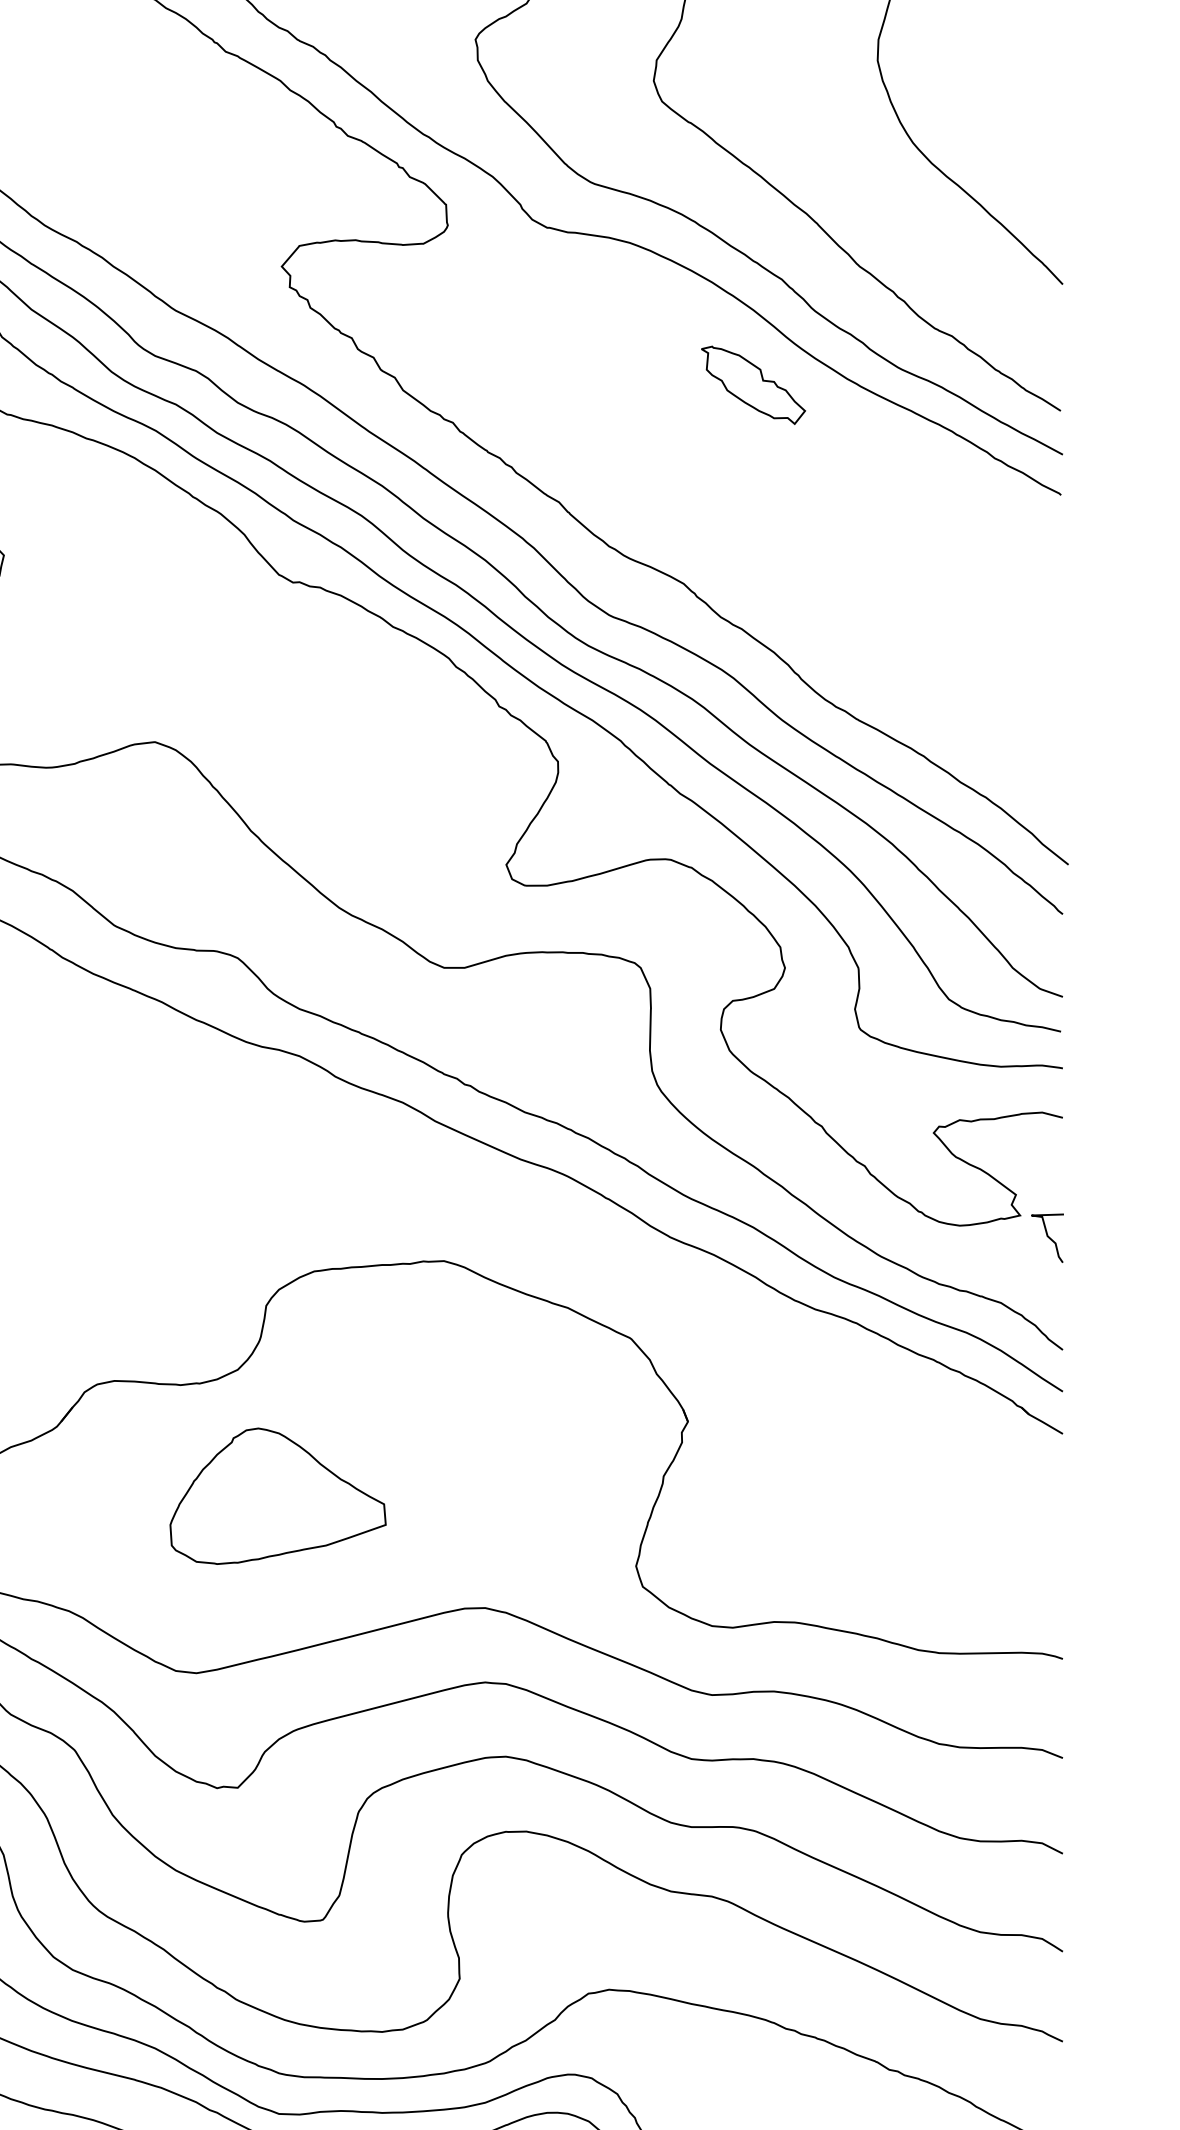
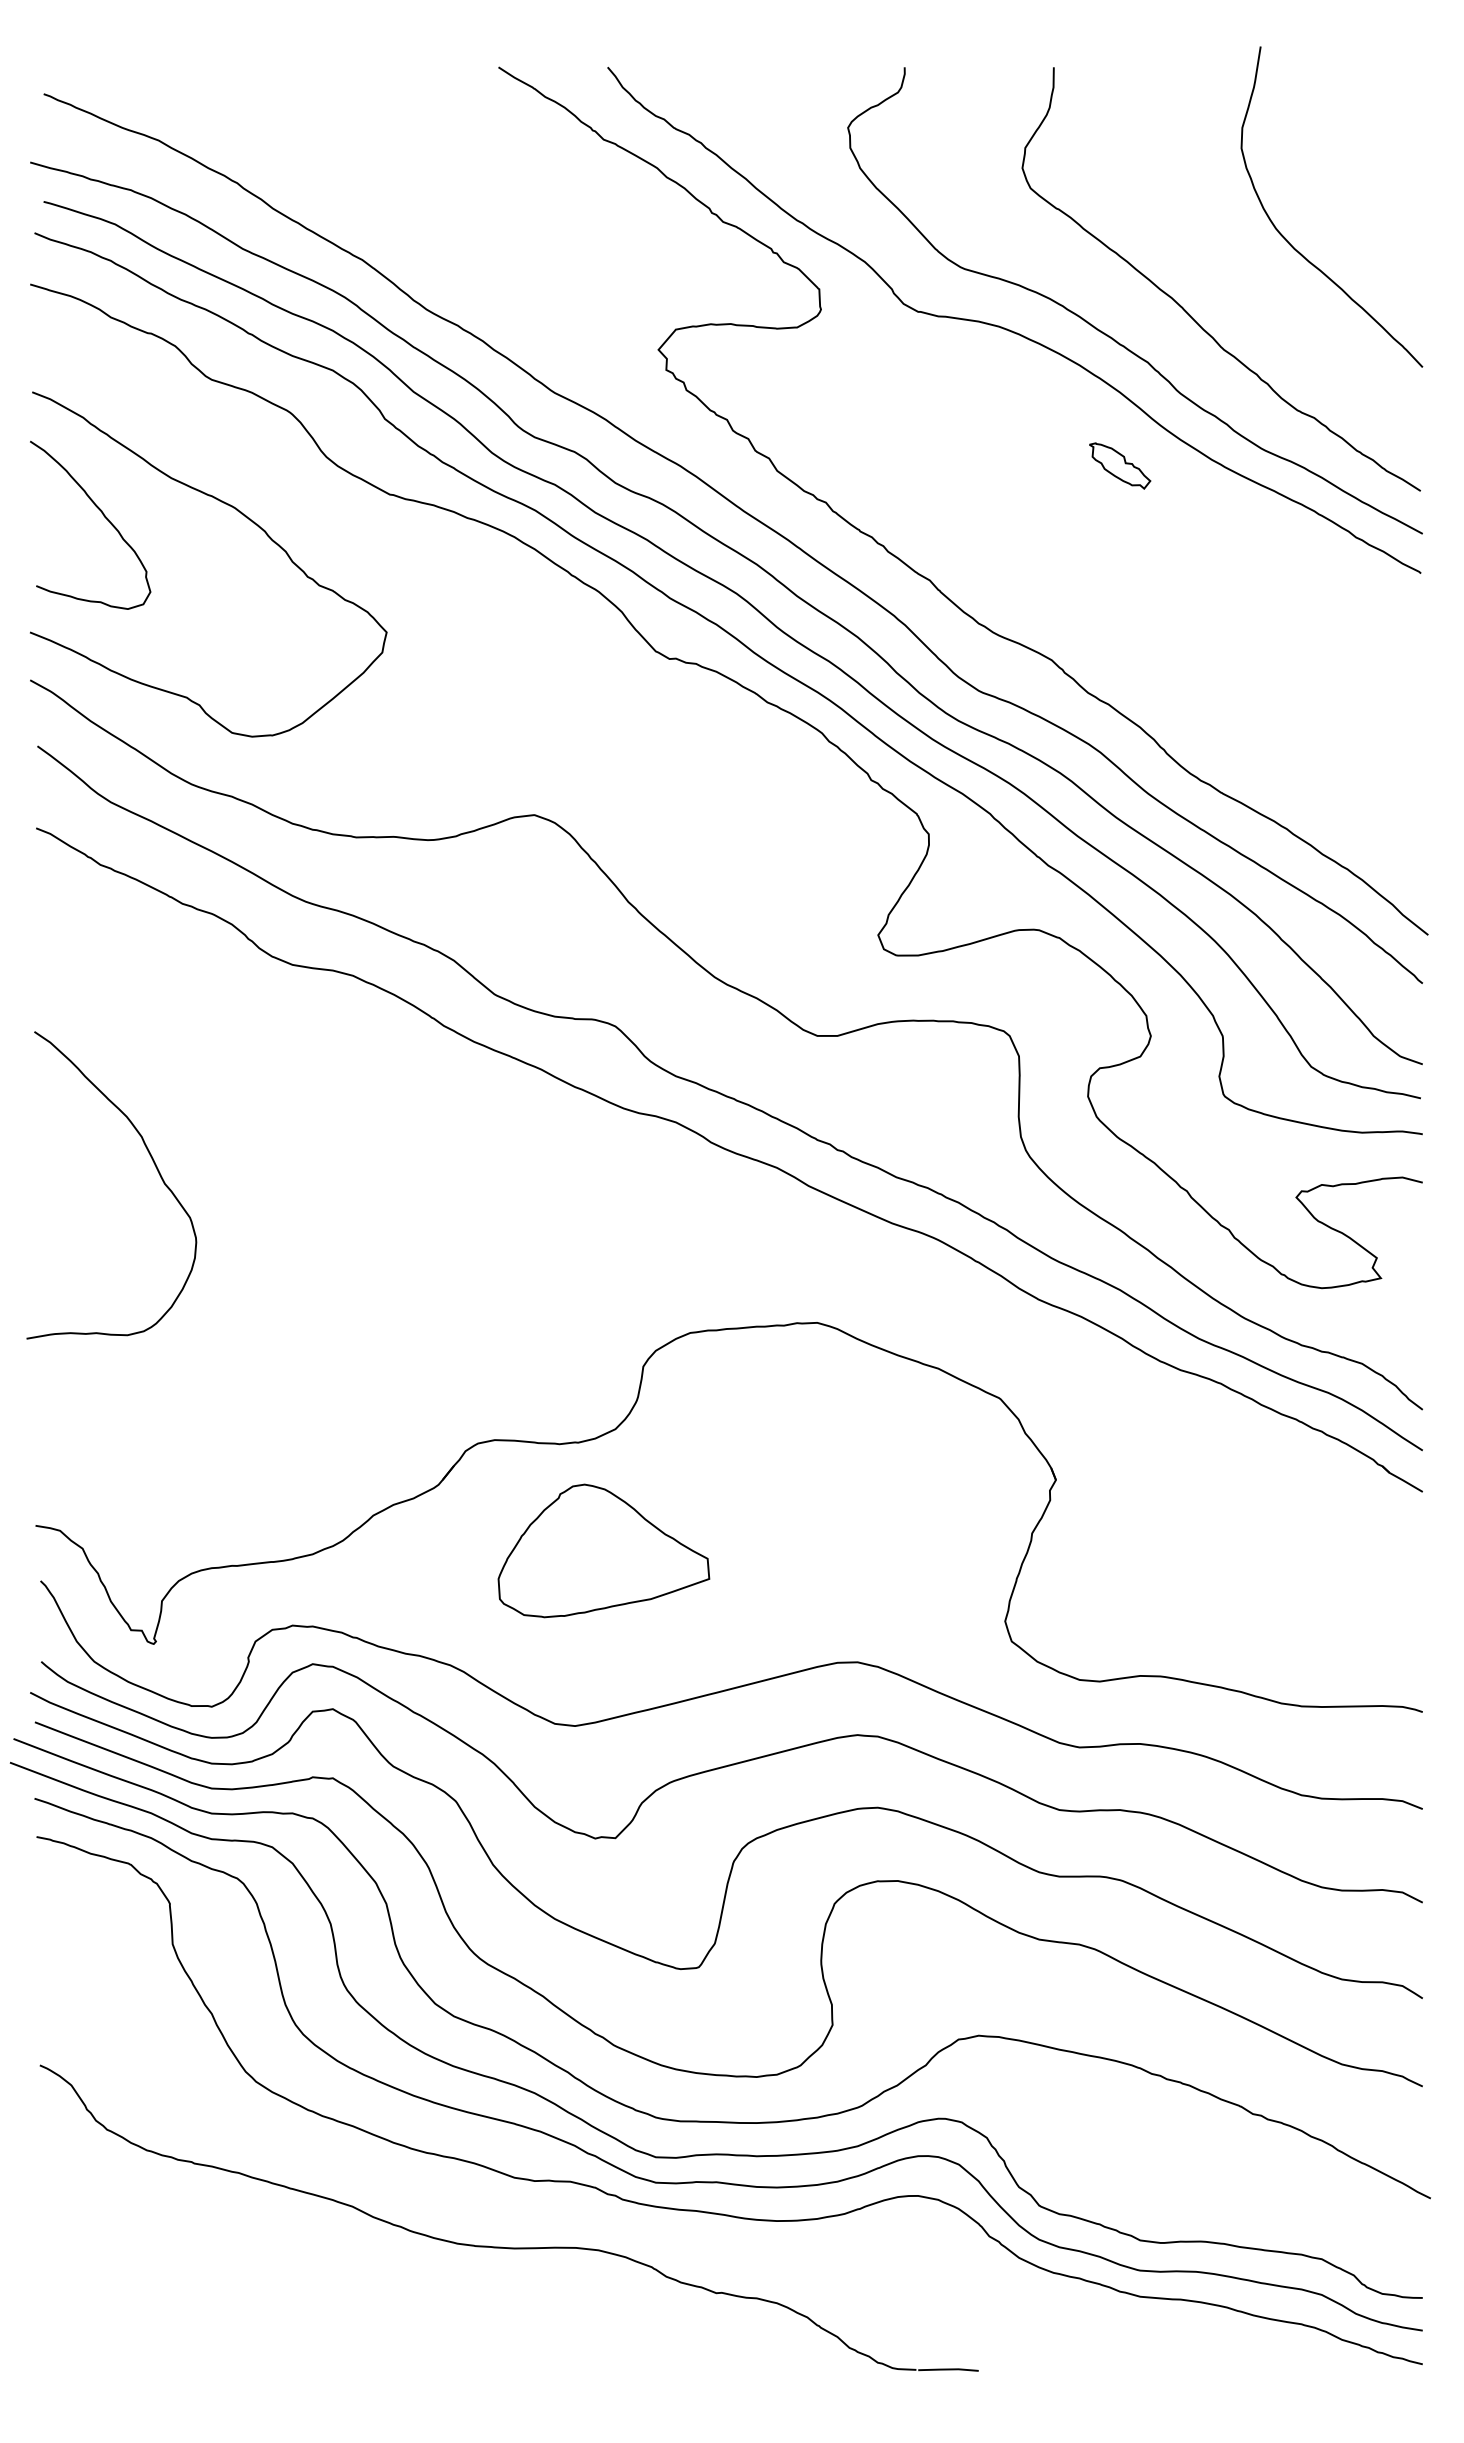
part: (752, 384) -> (1119, 465), size x0.6
curve: (1047, 1237) -> (1407, 1299), removed
part: (277, 1495) -> (603, 1550), moved

